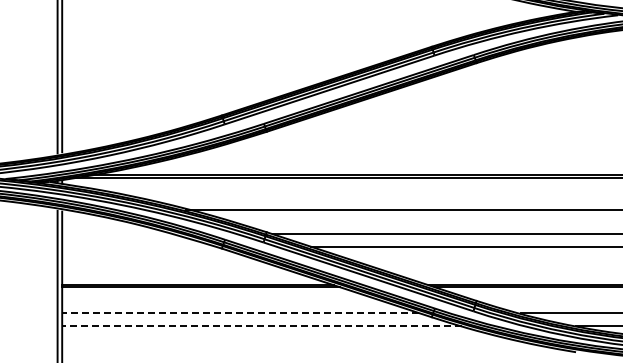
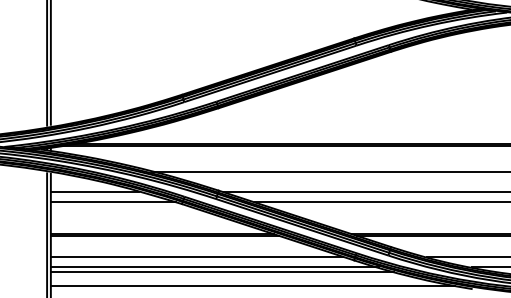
line: (115, 234) -> (94, 192), added
line: (138, 246) -> (113, 202), added
line: (239, 312) -> (196, 256), dashed -> solid
line: (261, 325) -> (214, 267), dashed -> solid
line: (271, 331) -> (222, 272), added
line: (308, 347) -> (253, 285), added

